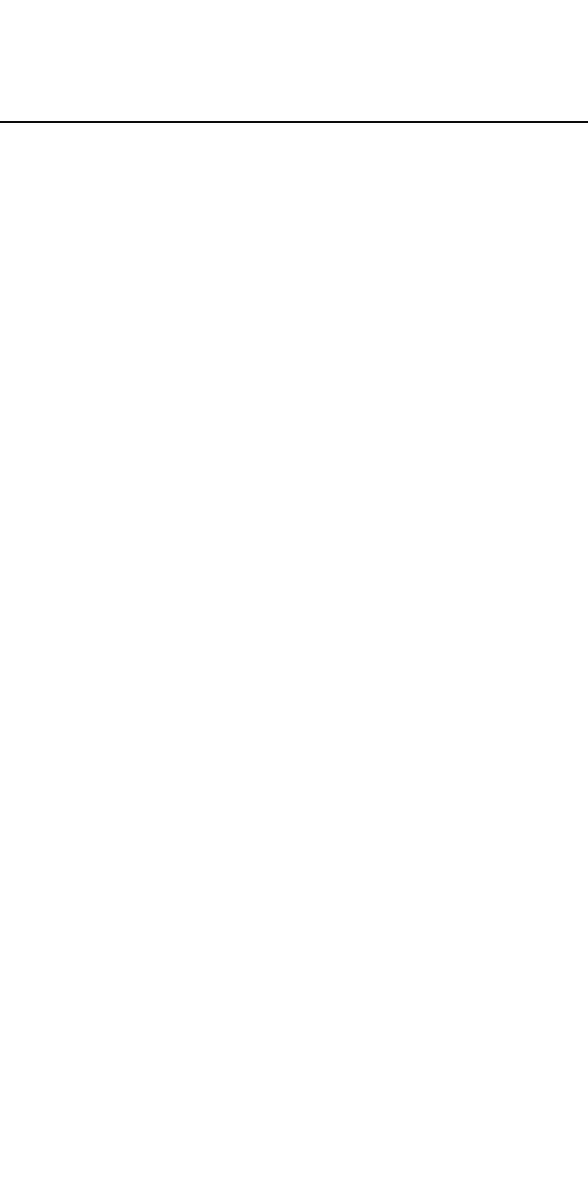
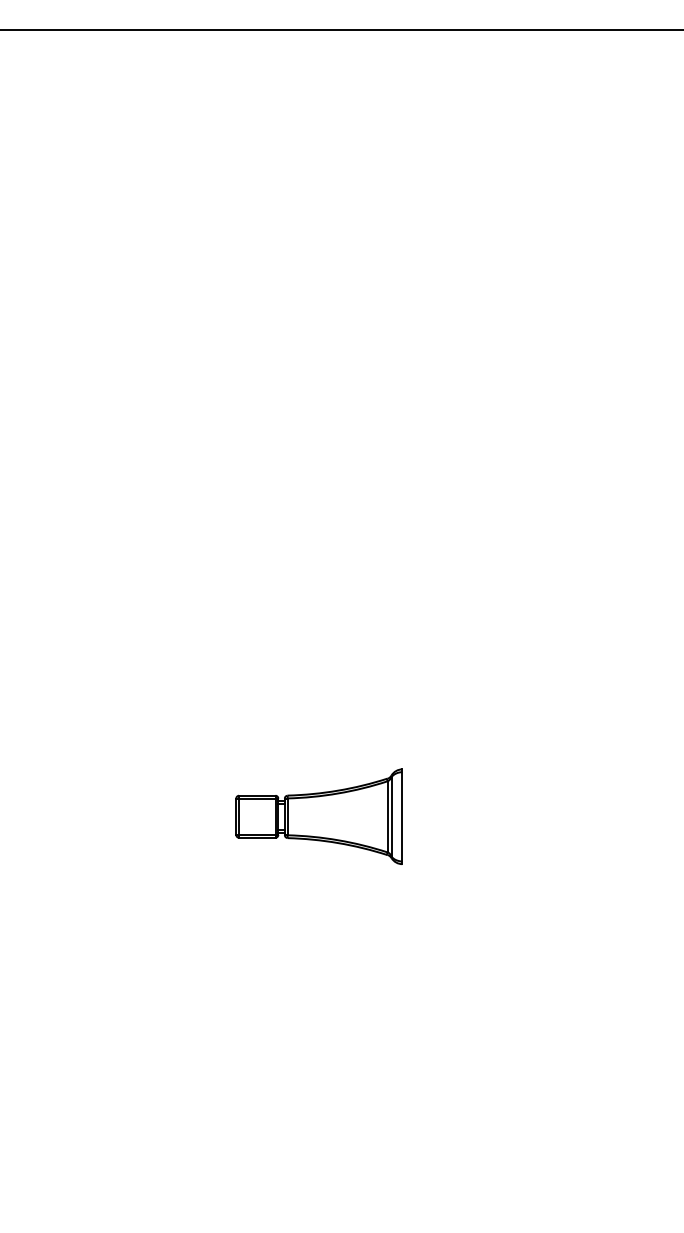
part: (307, 920) -> (318, 816), added

